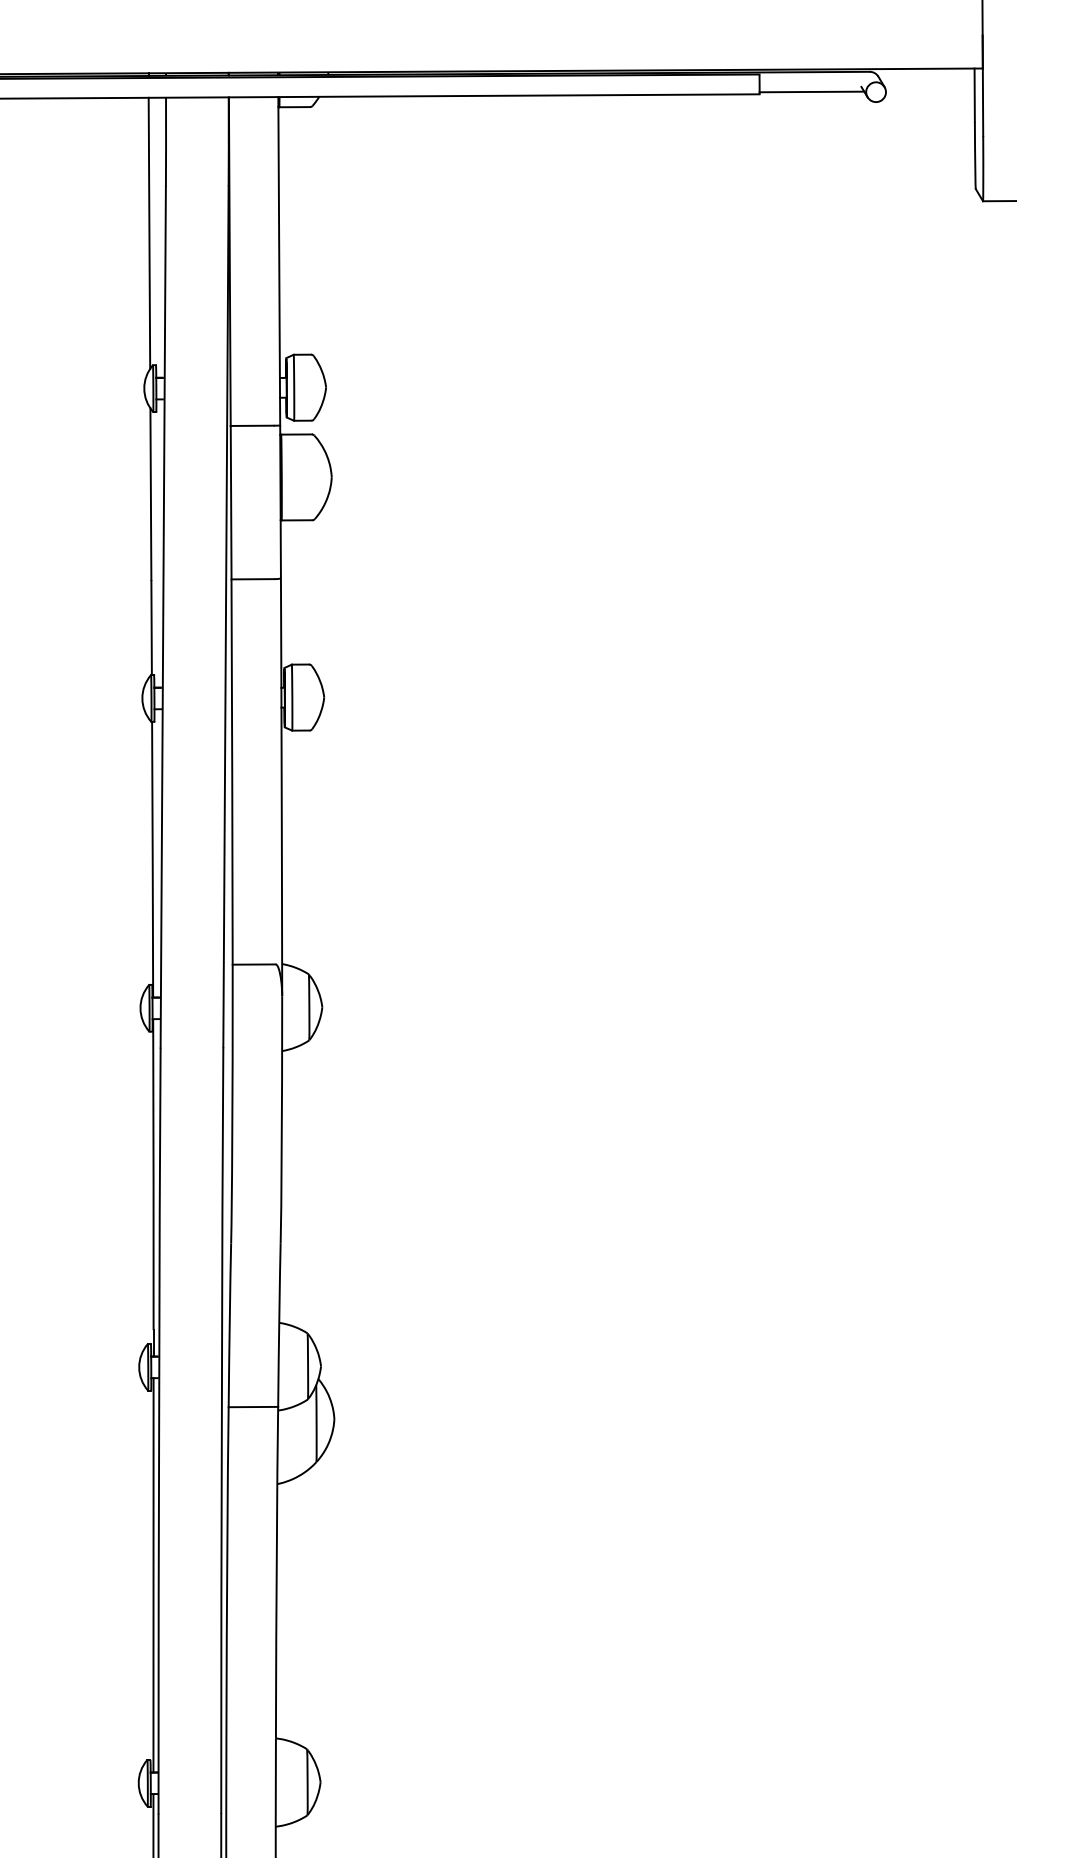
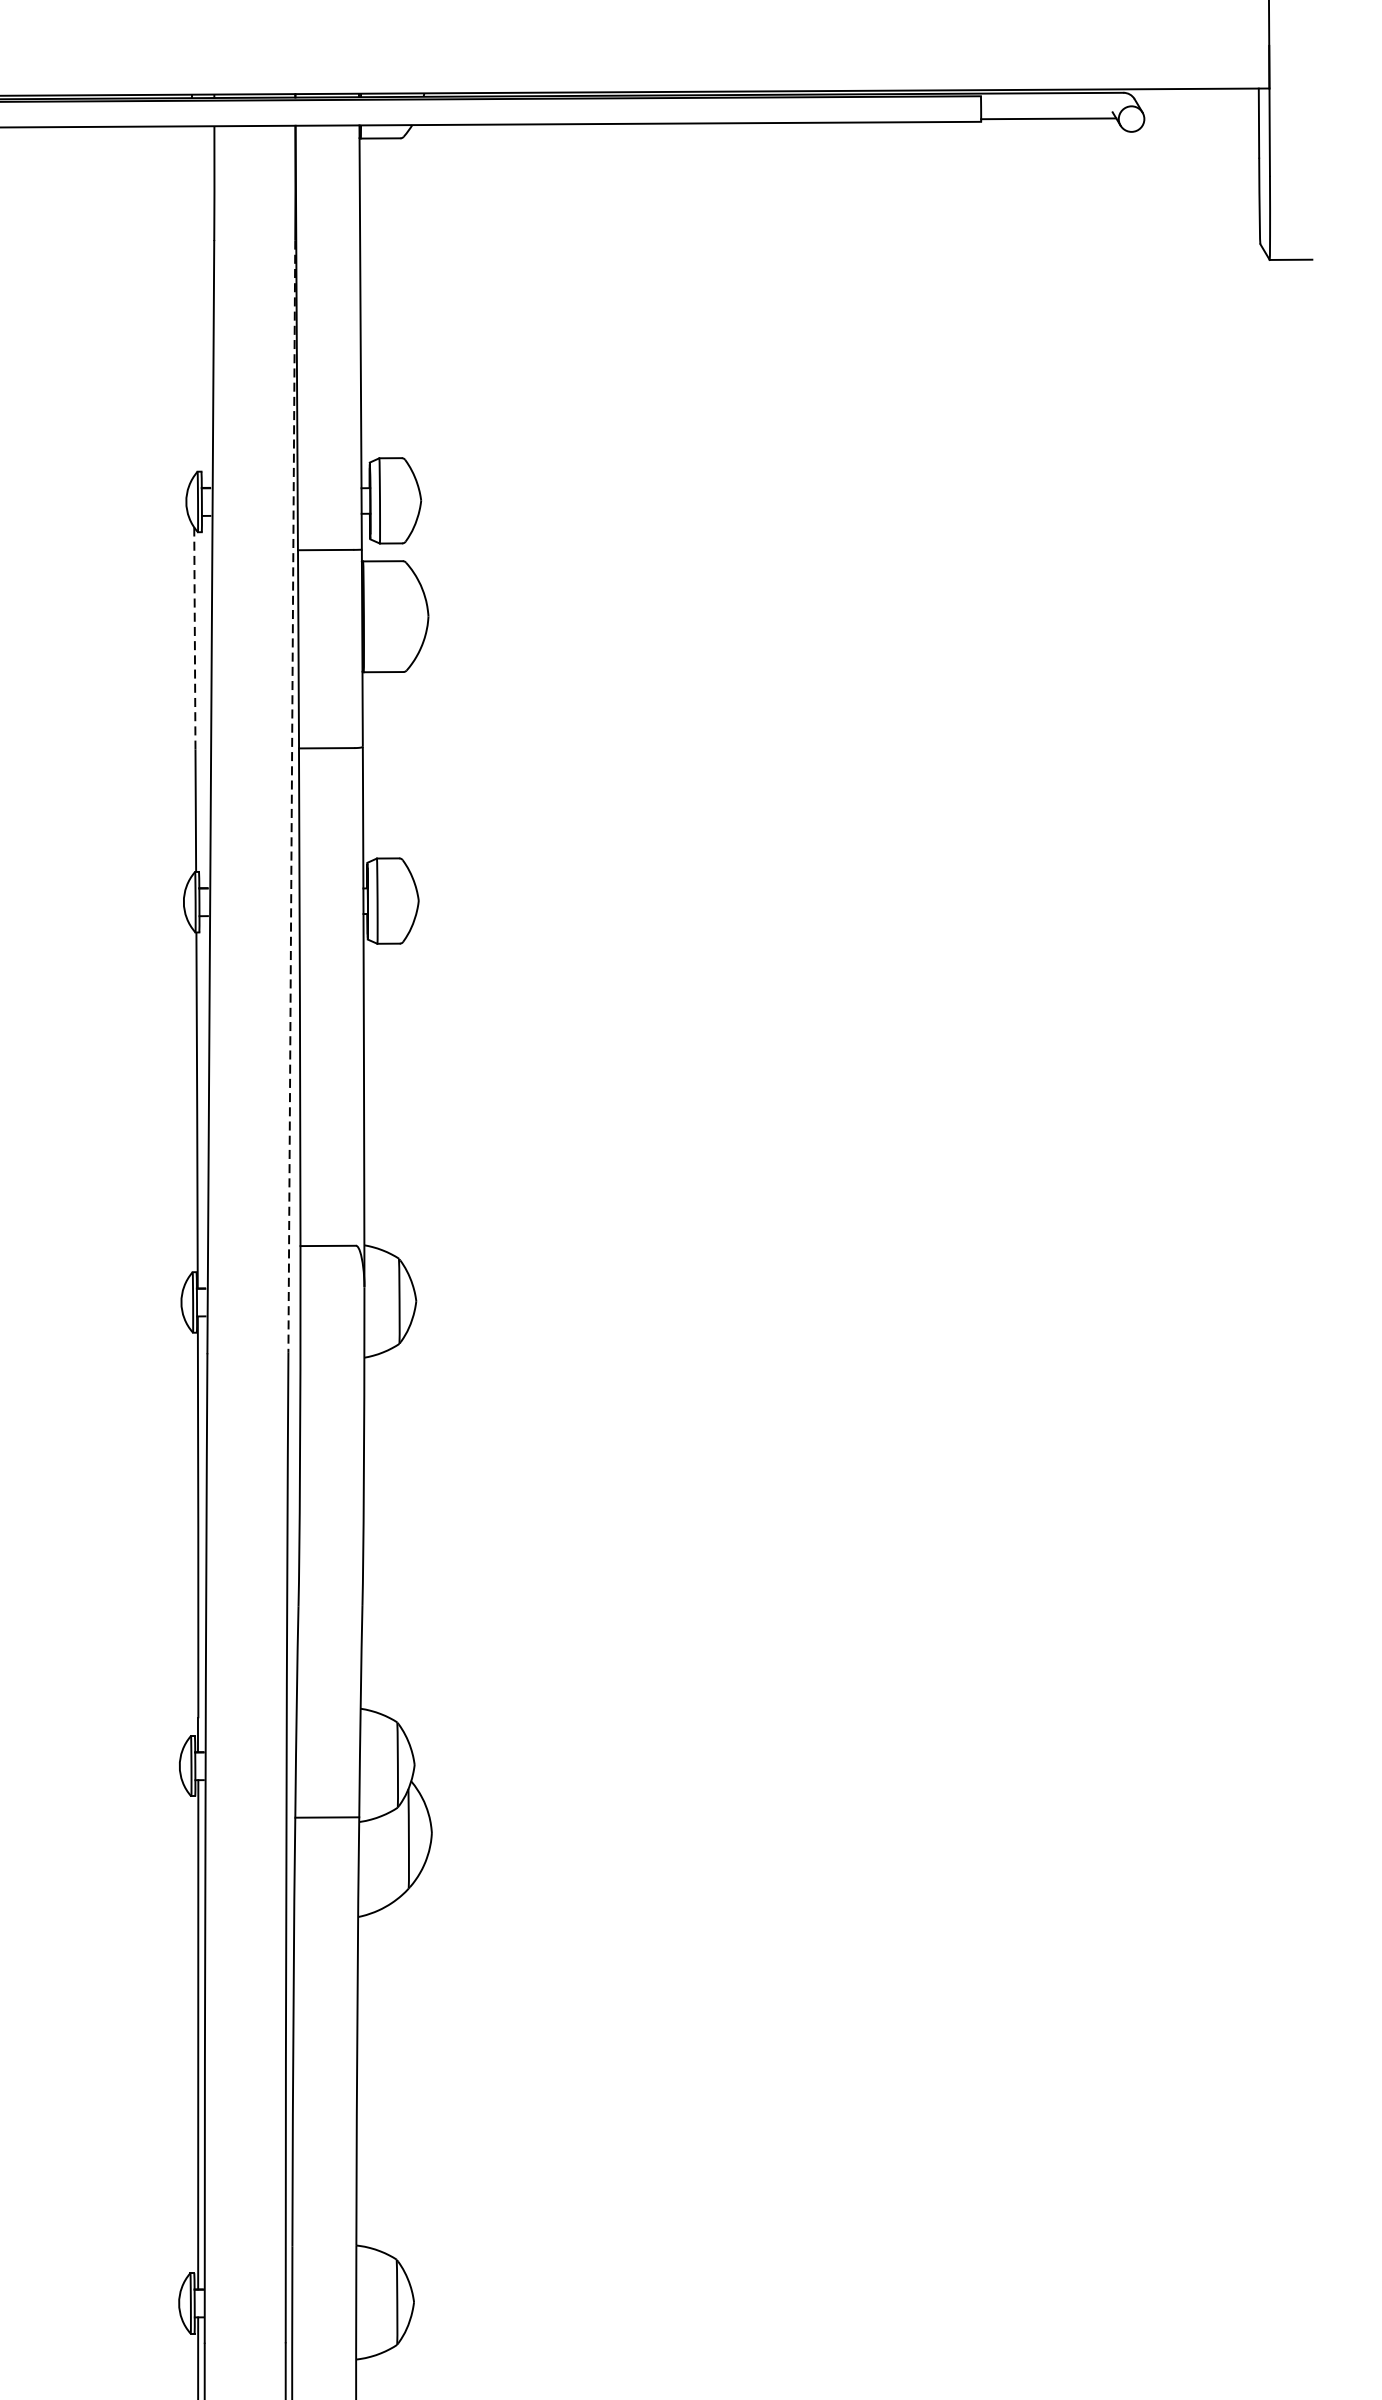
line: (149, 232) -> (193, 300), removed
line: (150, 494) -> (194, 638), solid -> dashed
line: (225, 616) -> (291, 796), solid -> dashed

